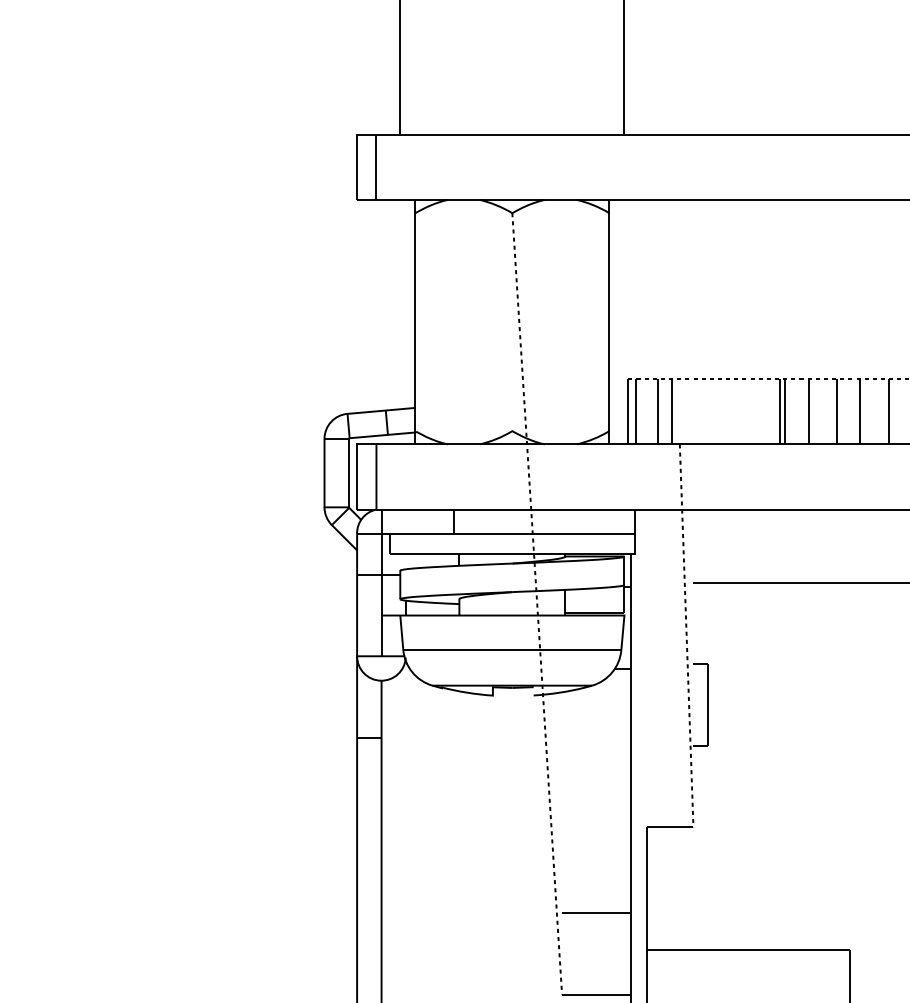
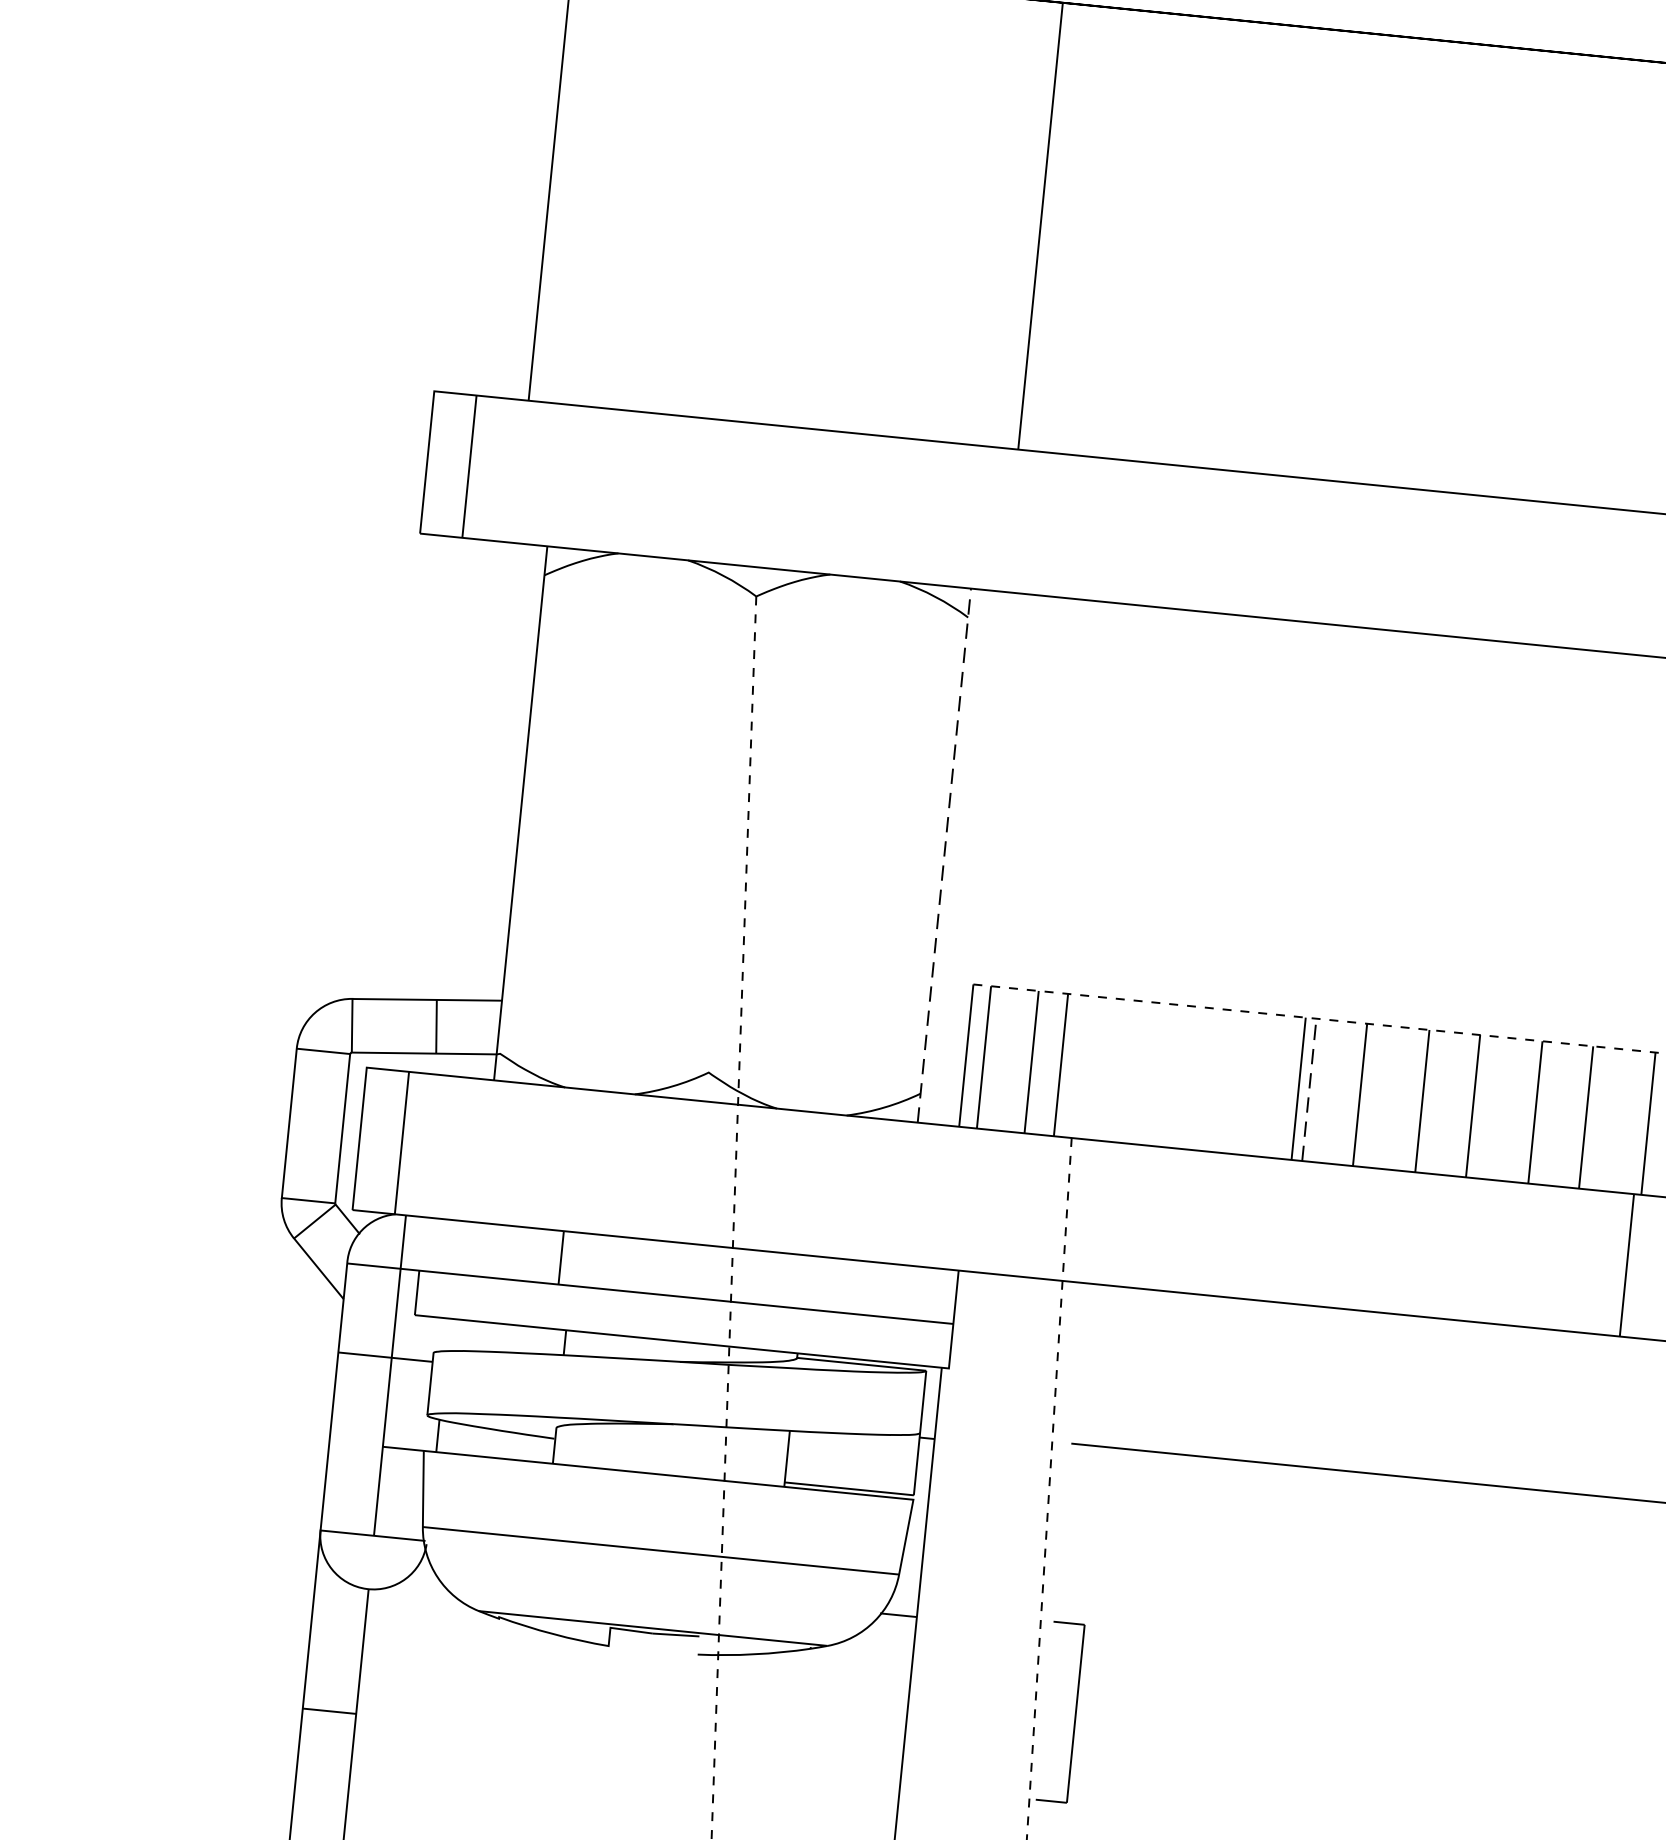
line: (609, 321) -> (944, 854), solid -> dashed
line: (785, 411) -> (1309, 1089), solid -> dashed

